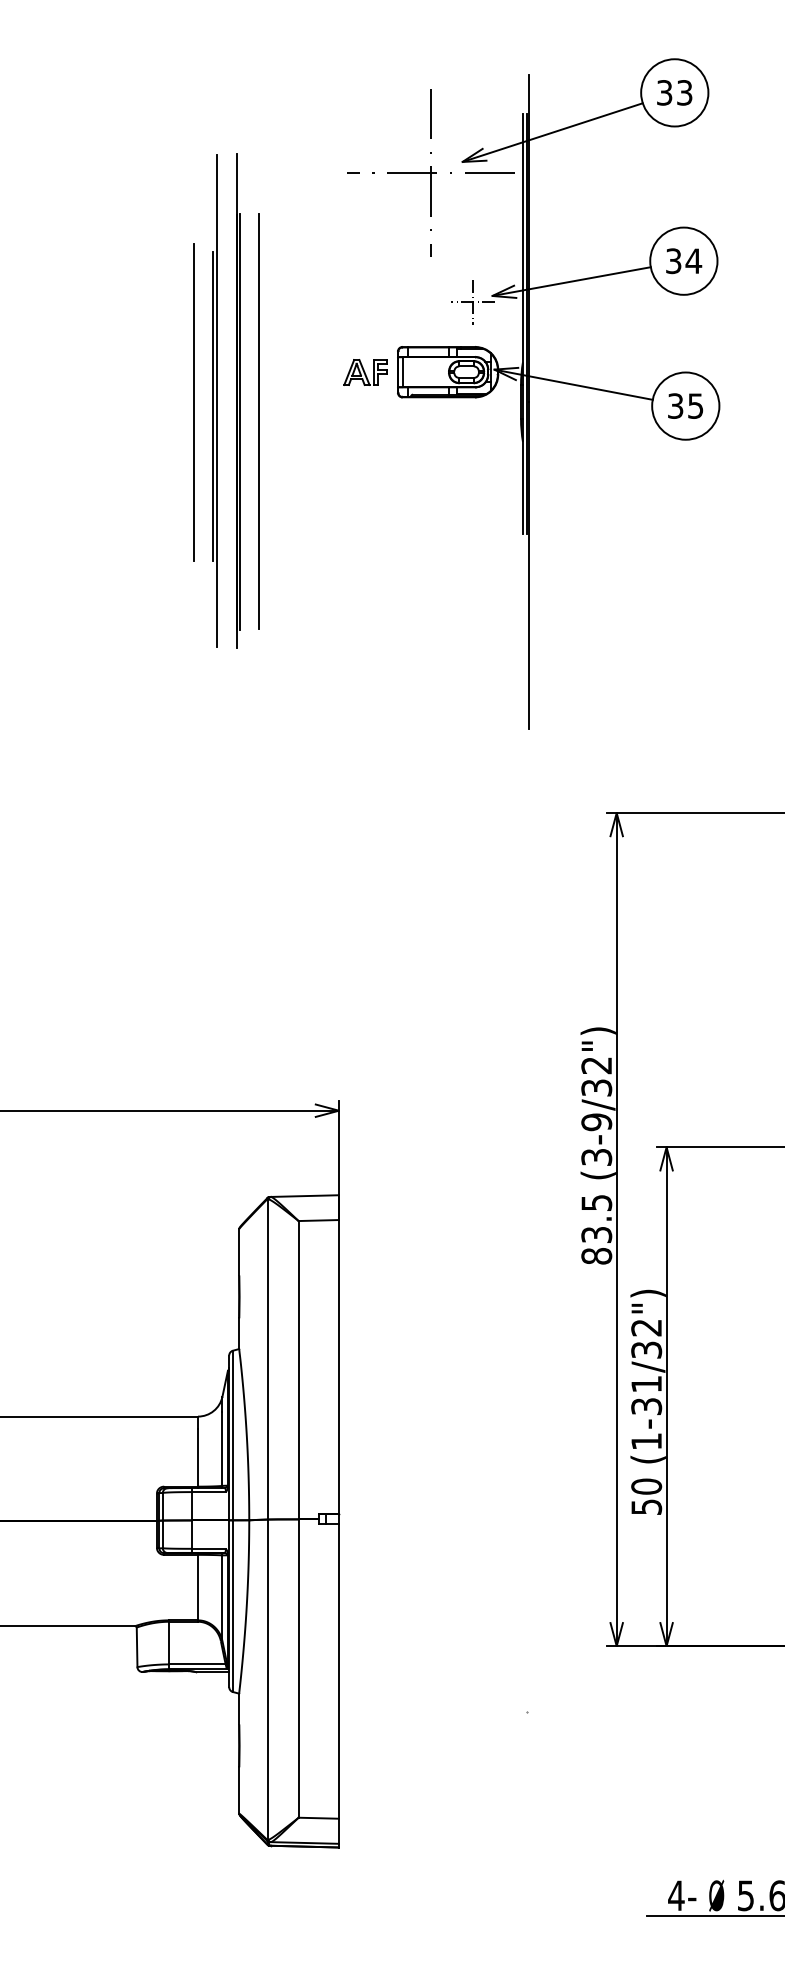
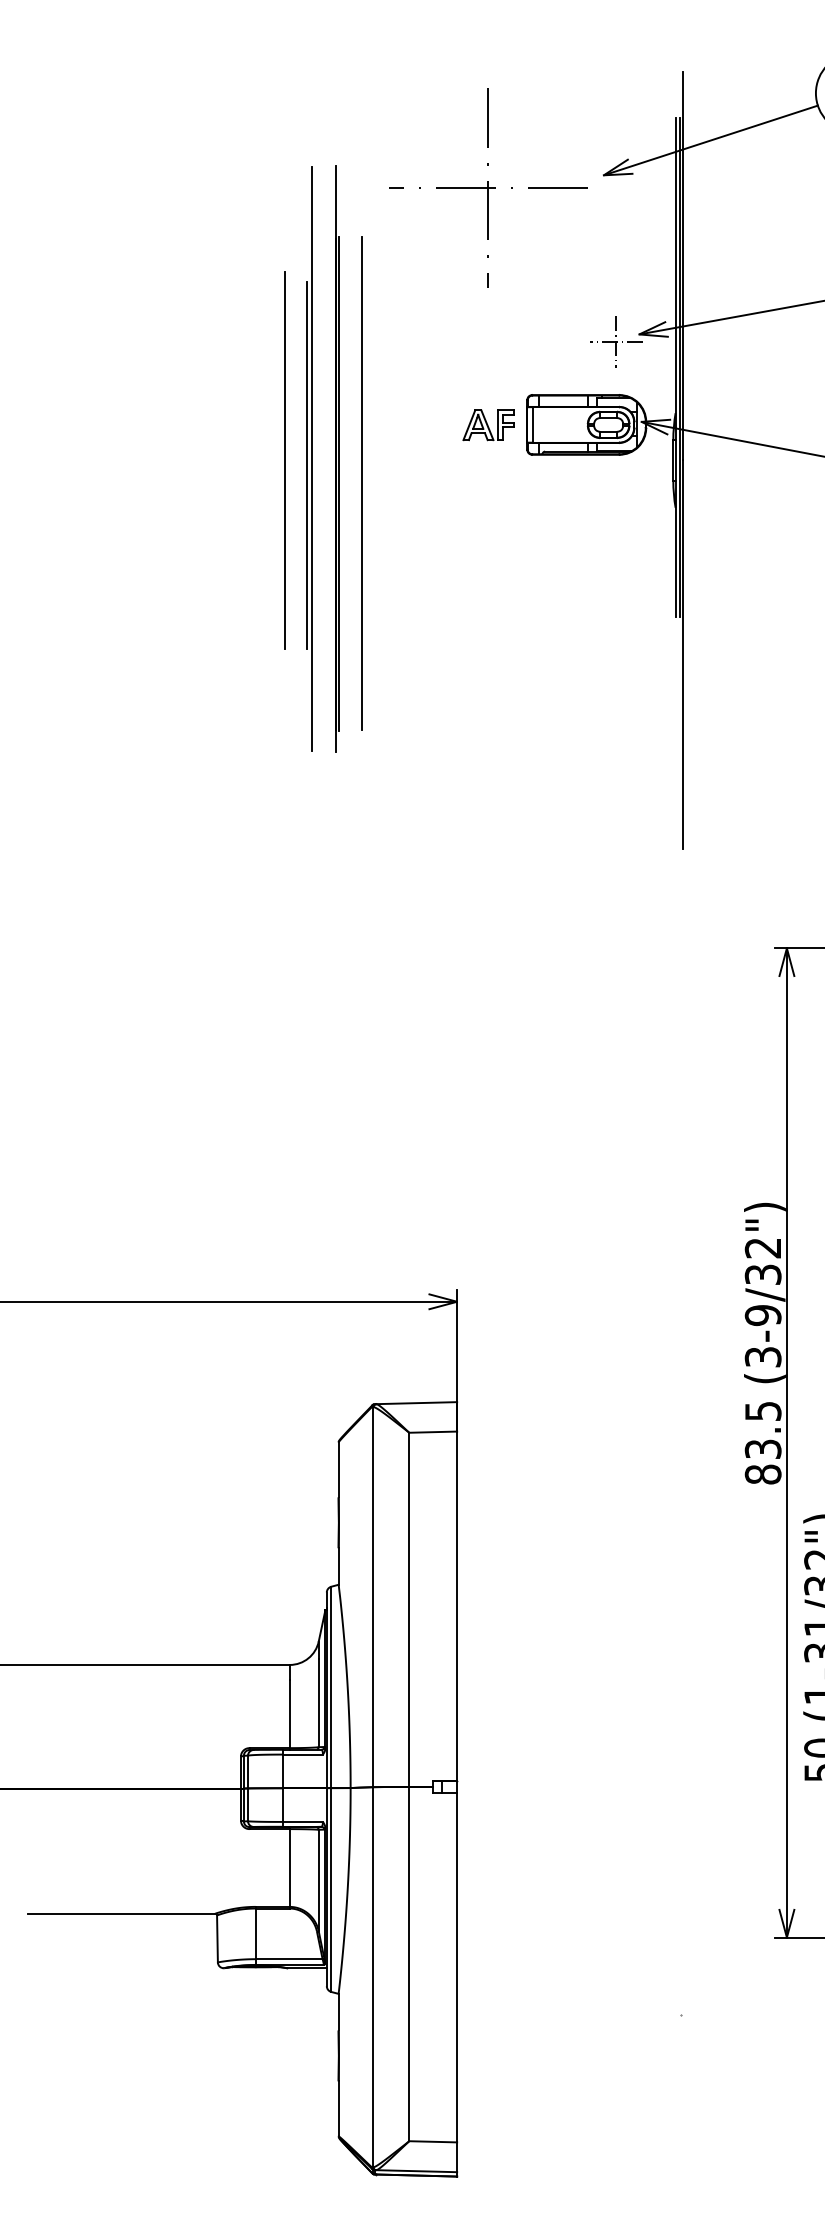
part: (430, 172) -> (487, 187), moved

